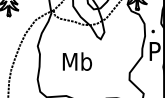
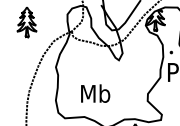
text: (77, 61) -> (95, 93), moved

